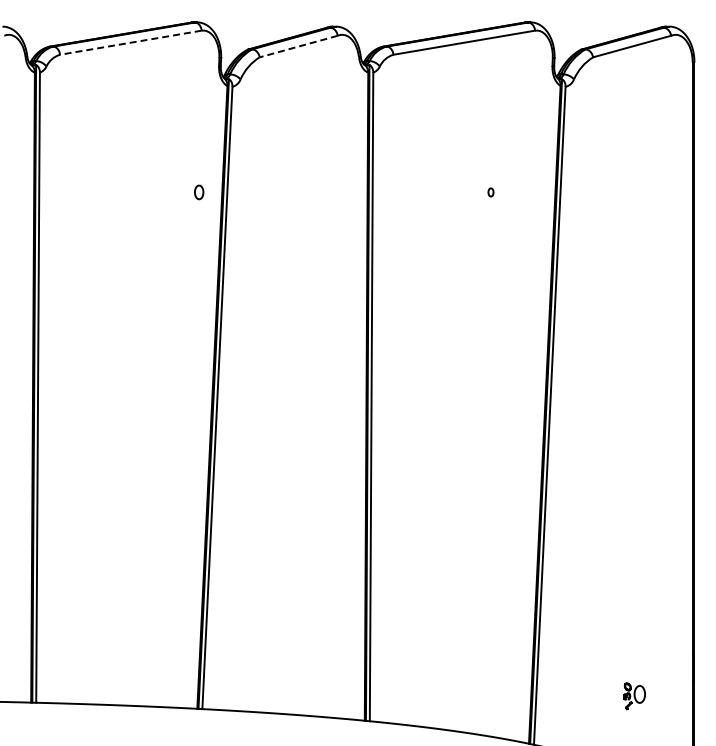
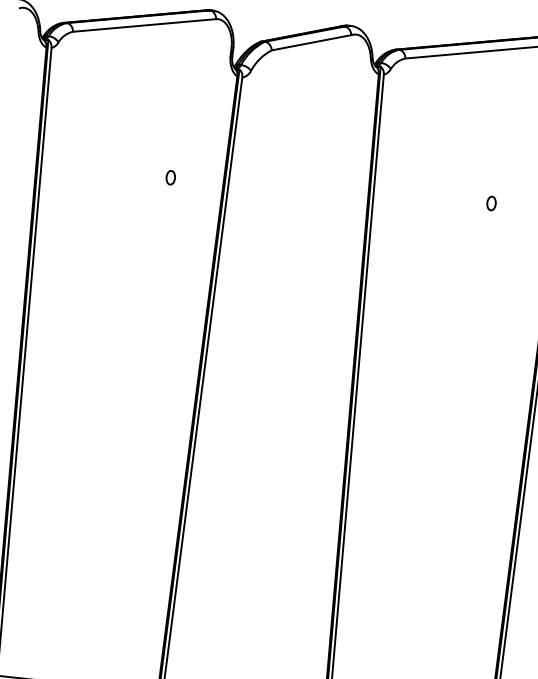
line: (130, 42) -> (144, 25), dashed -> solid
line: (298, 46) -> (311, 42), dashed -> solid
part: (199, 192) -> (171, 177), moved
part: (490, 192) -> (491, 203), size x1.67

